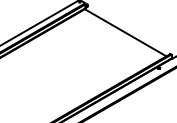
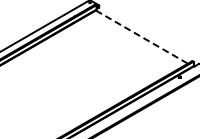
line: (126, 33) -> (142, 37), solid -> dashed

